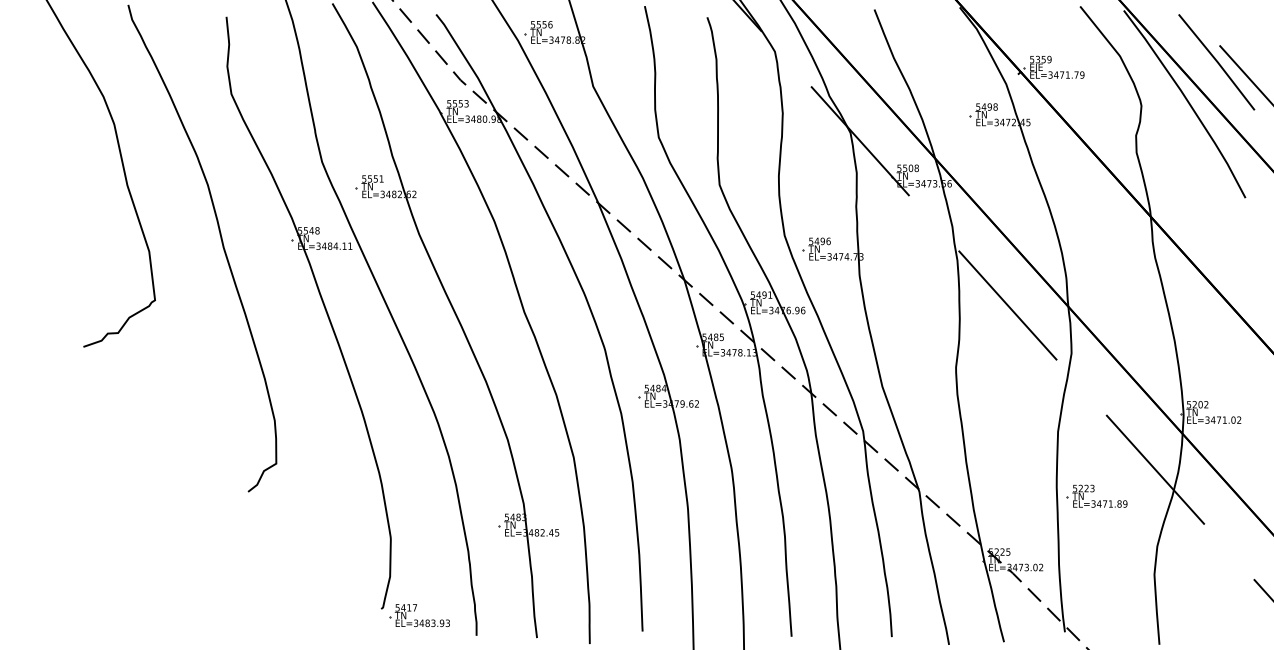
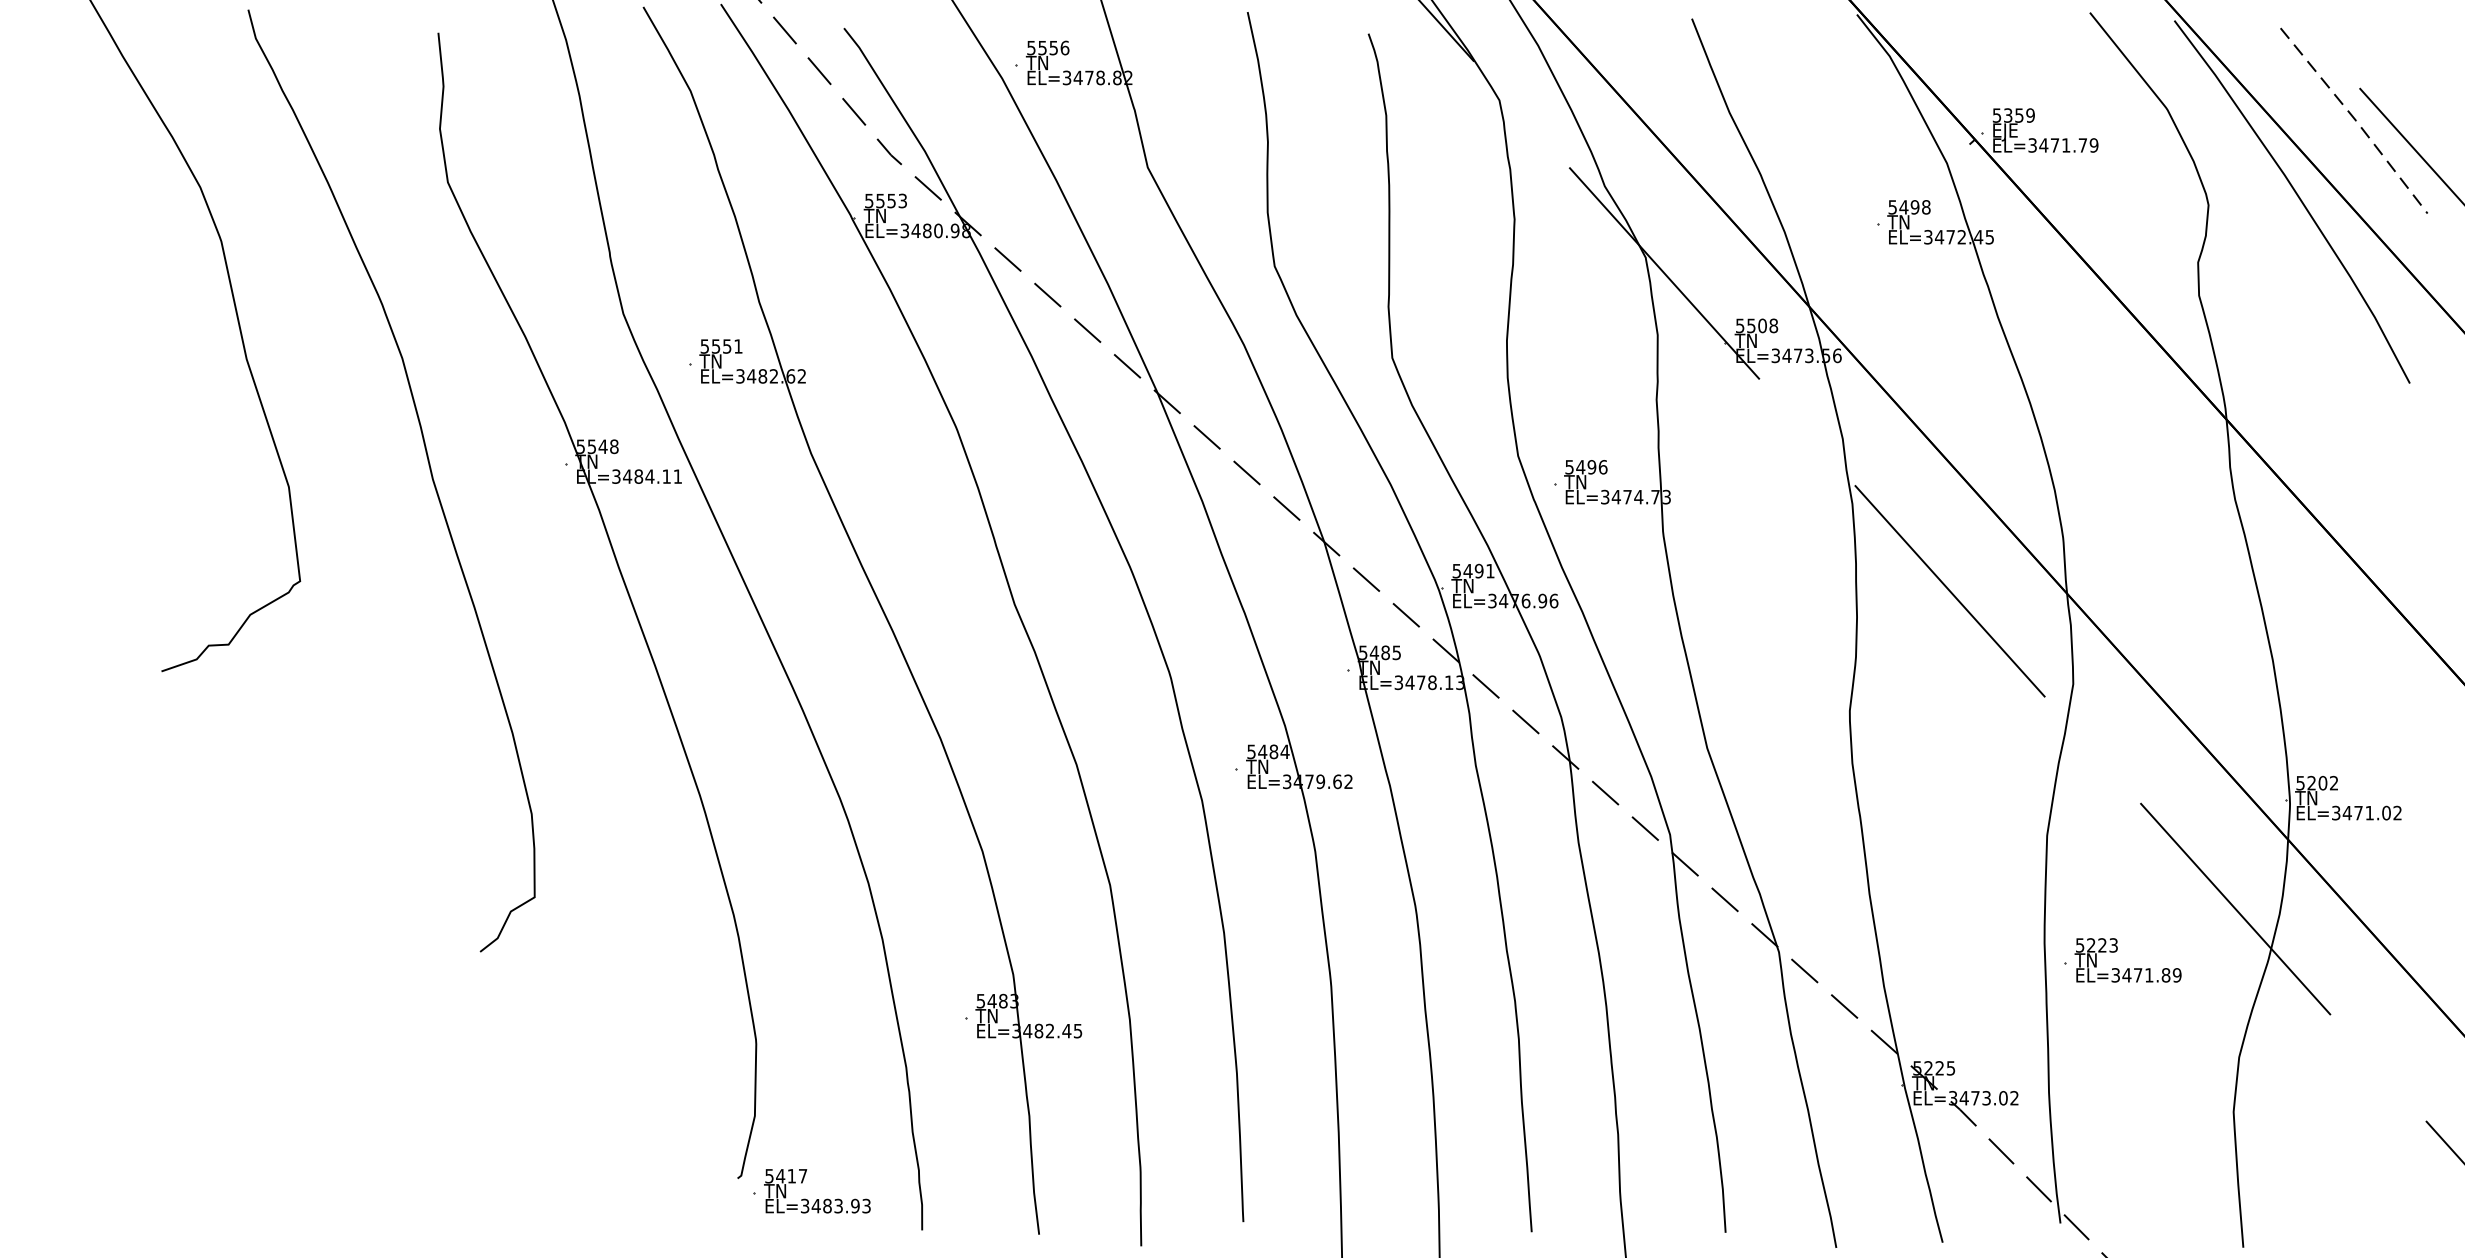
line: (1217, 62) -> (2355, 121), solid -> dashed

